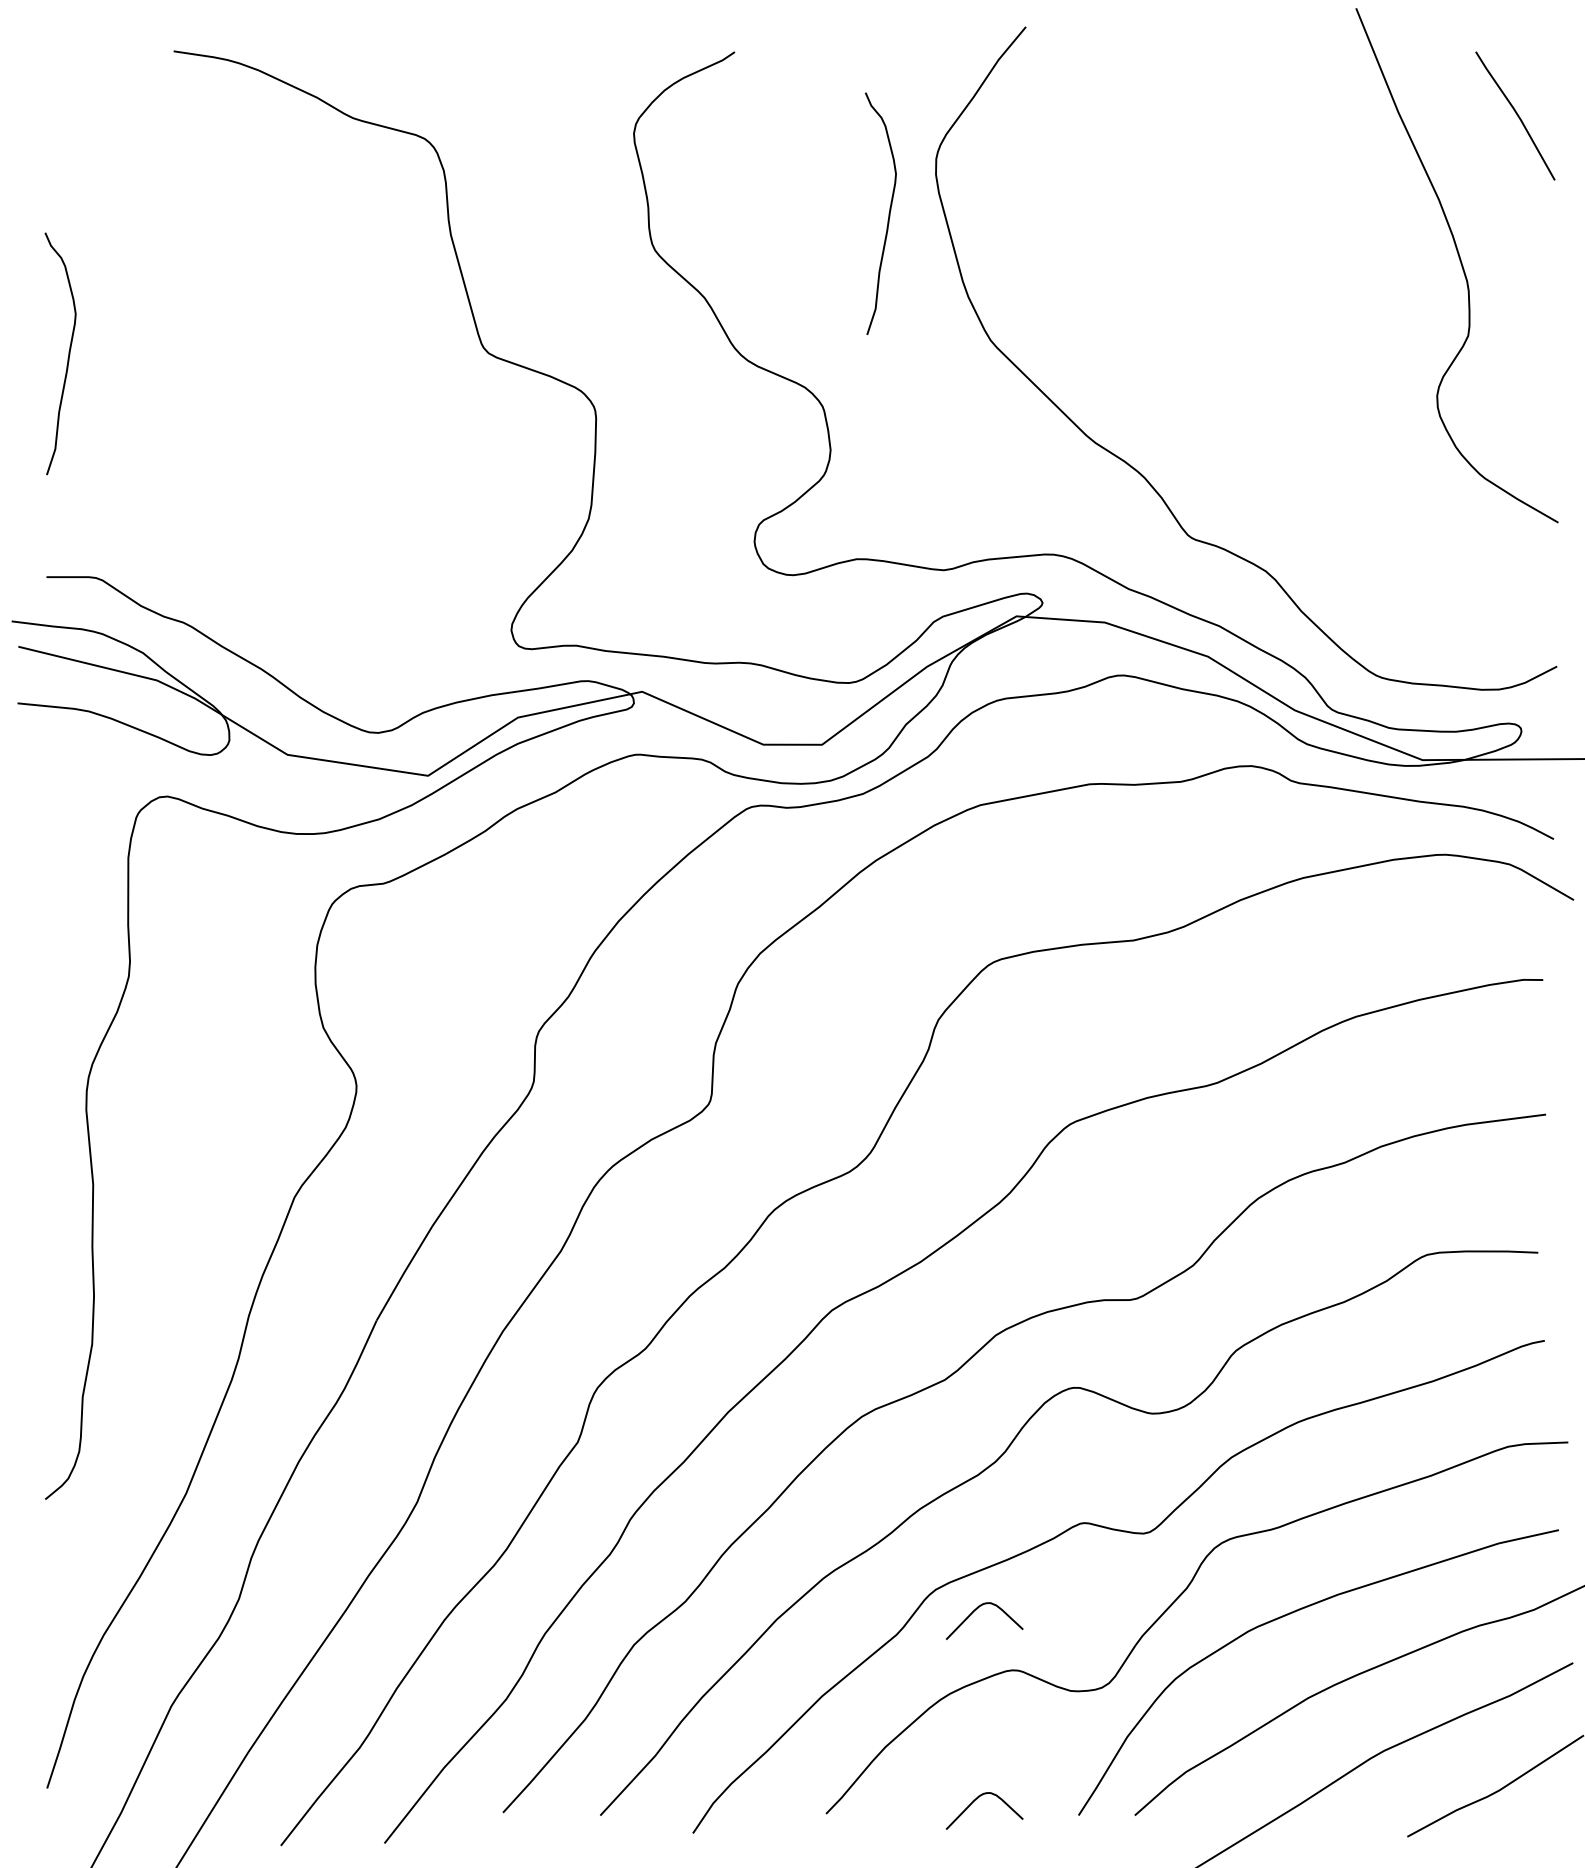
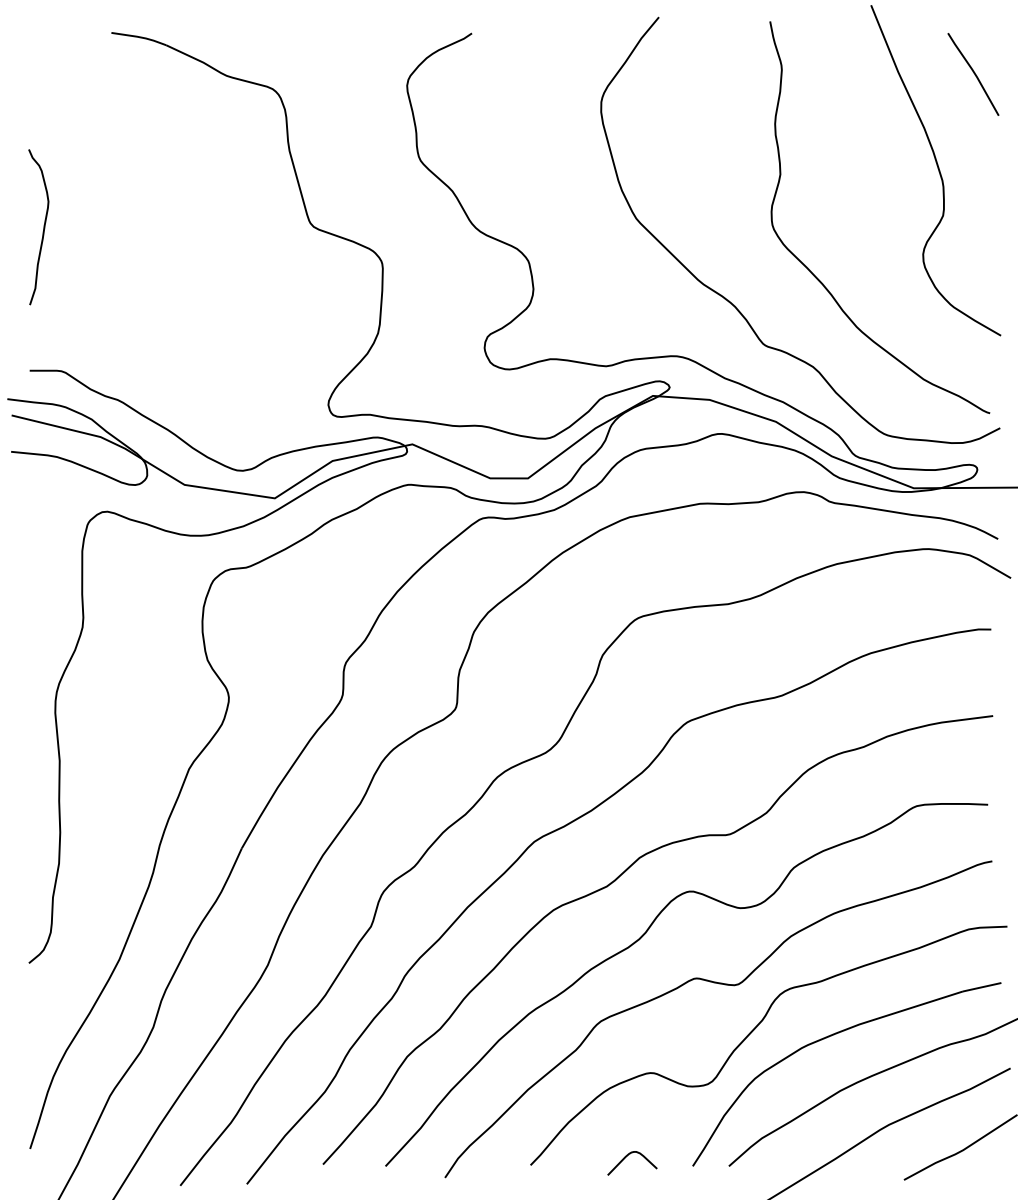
curve: (888, 214) -> (570, 137), removed
curve: (1274, 433) -> (818, 278), added
curve: (975, 1611) -> (626, 1035), removed

